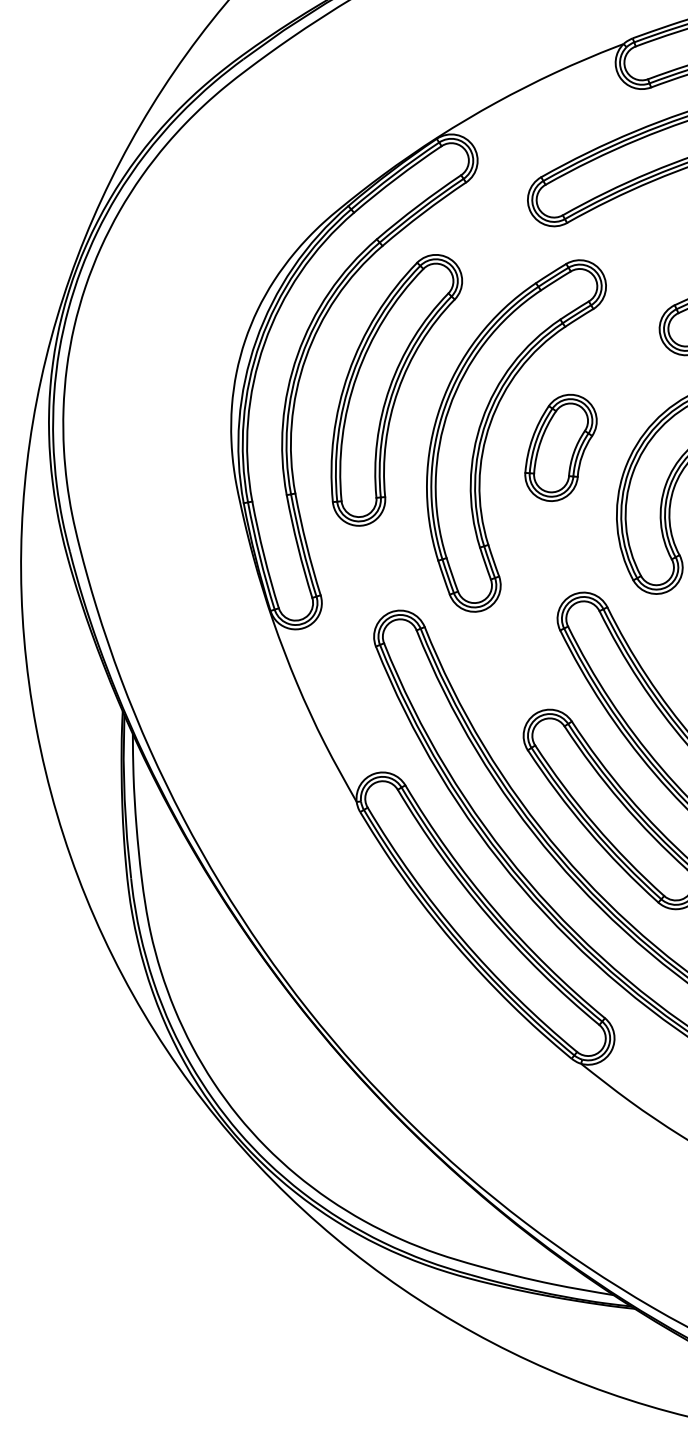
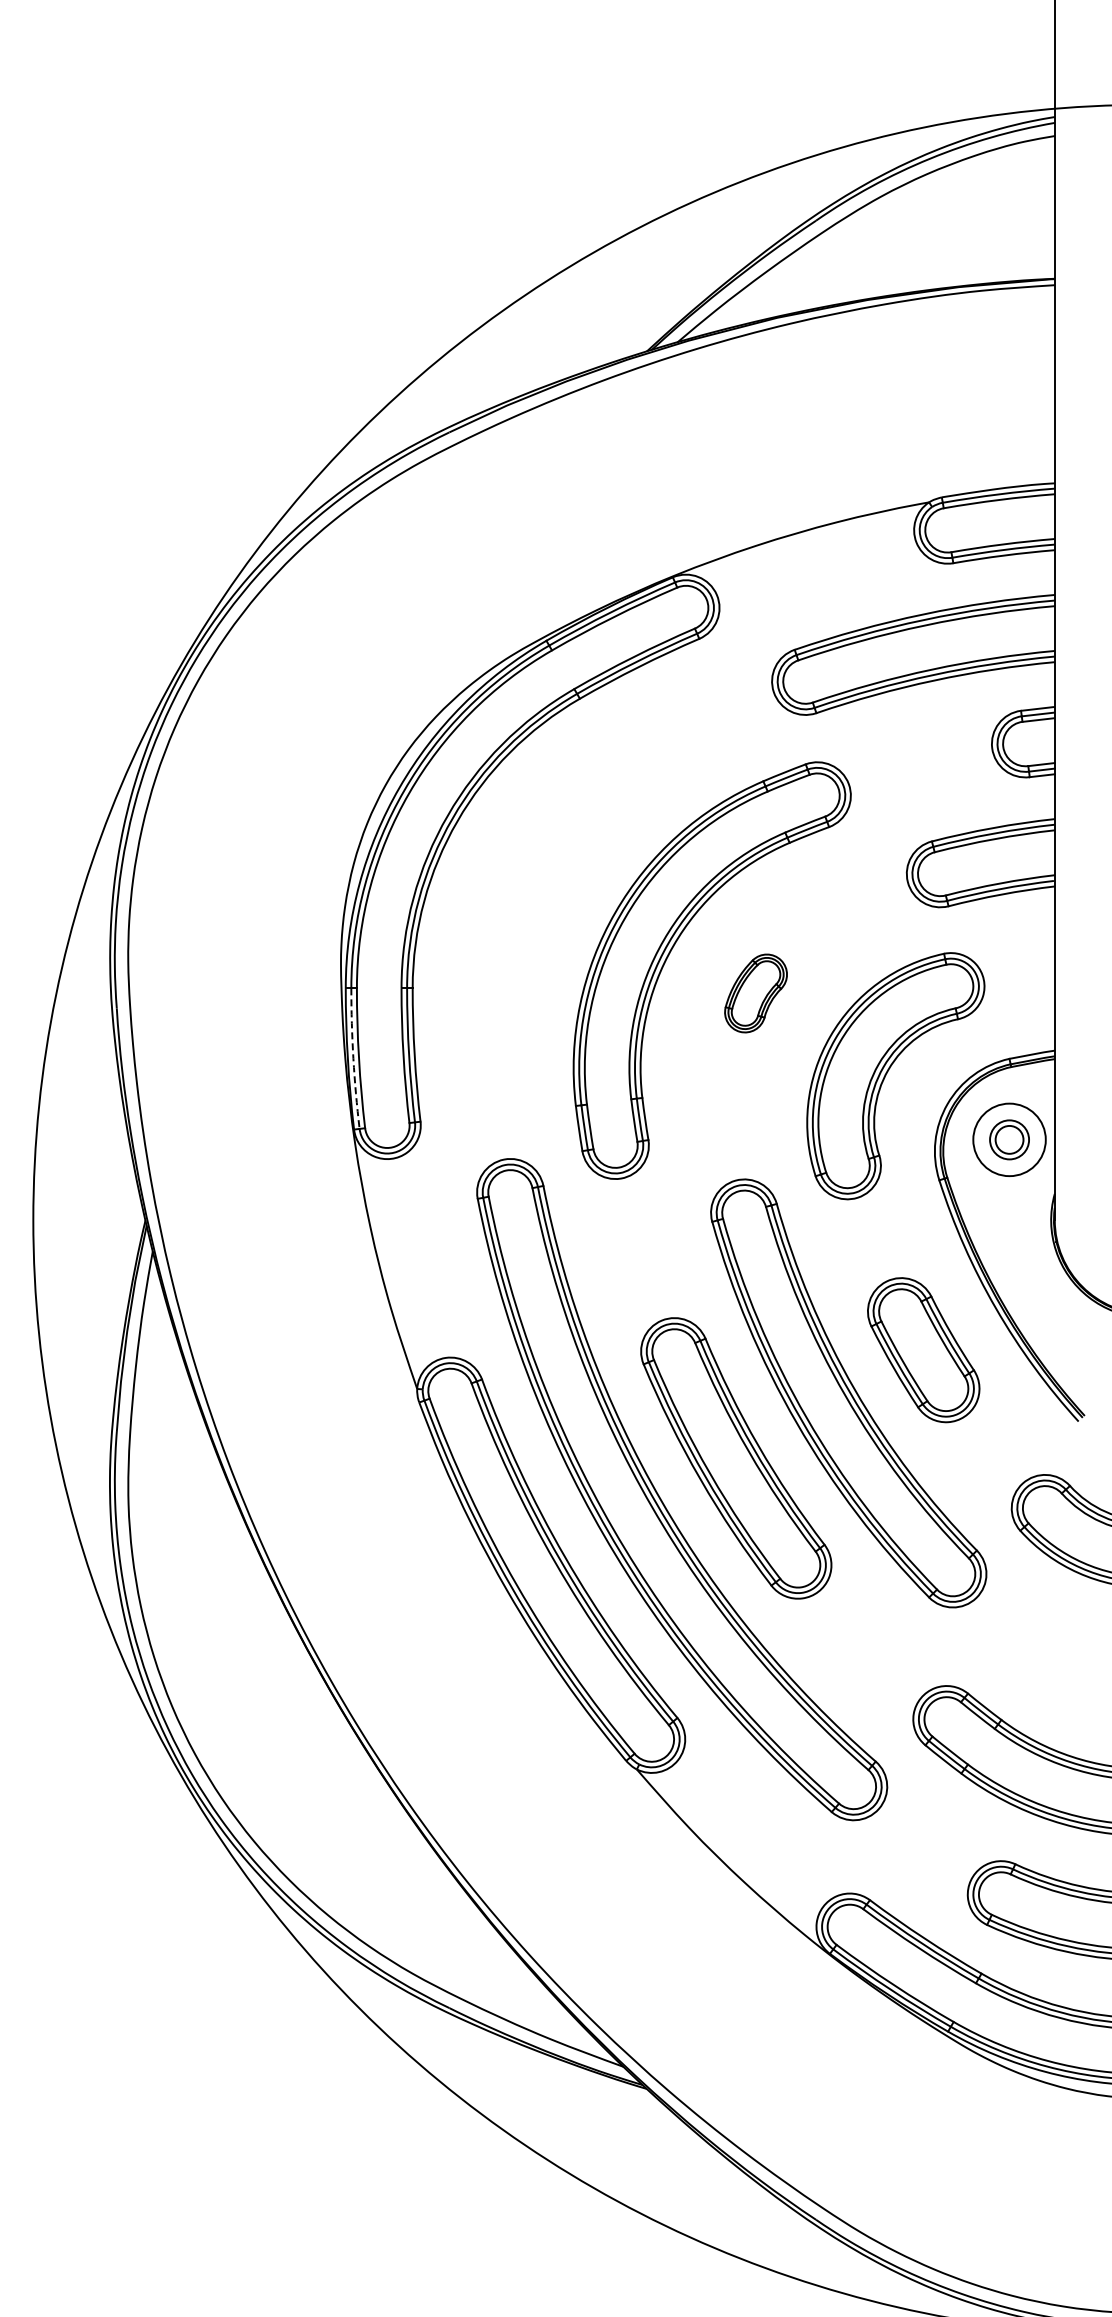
part: (397, 390) -> (564, 883), removed
part: (560, 448) -> (755, 993), size x0.6
arc: (259, 556) -> (353, 1058), solid -> dashed

